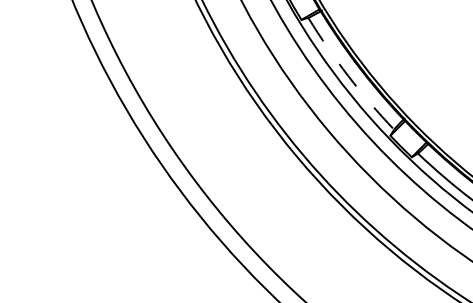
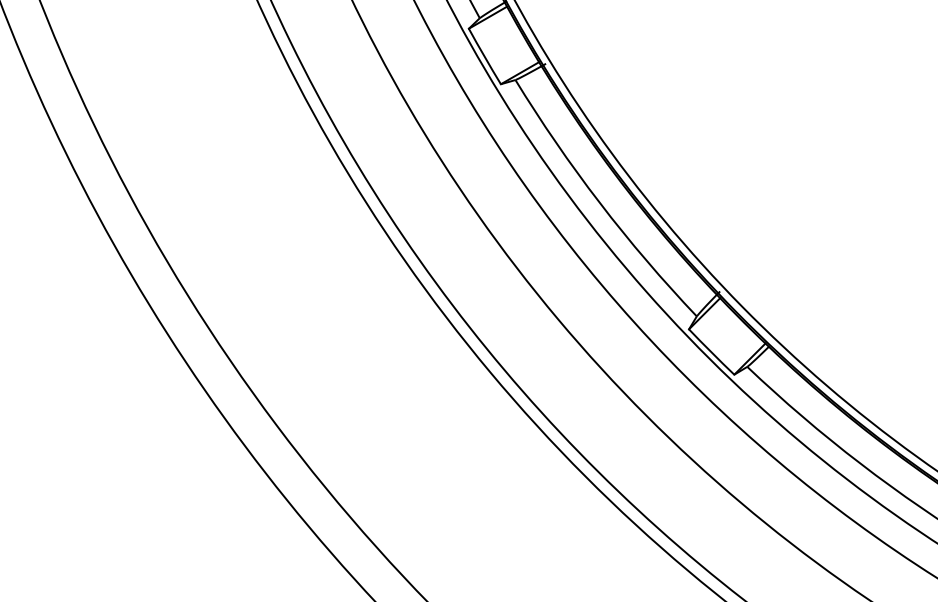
arc: (348, 76) -> (600, 203), dashed -> solid

